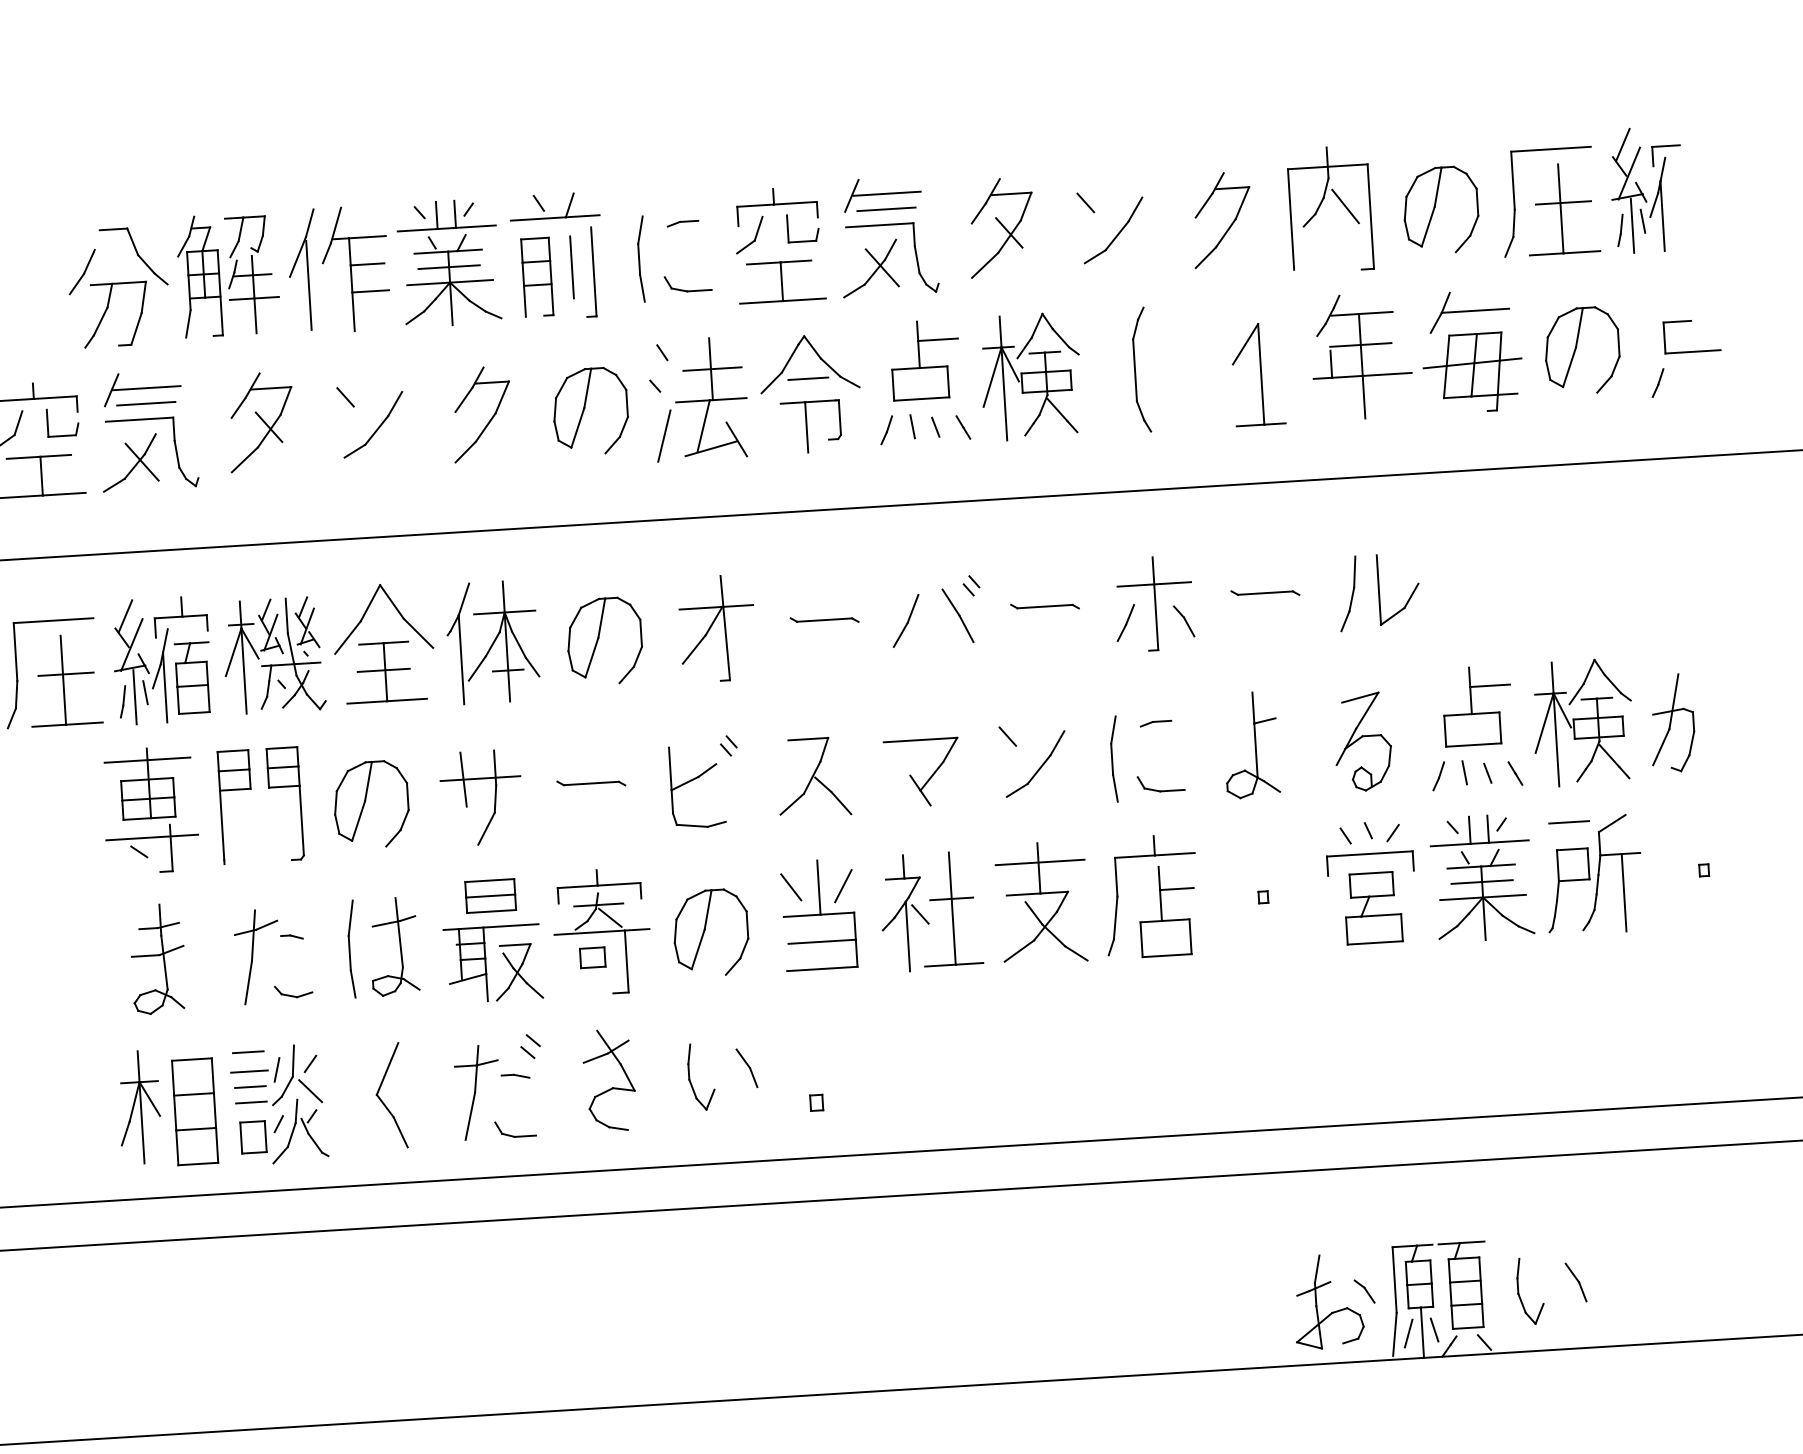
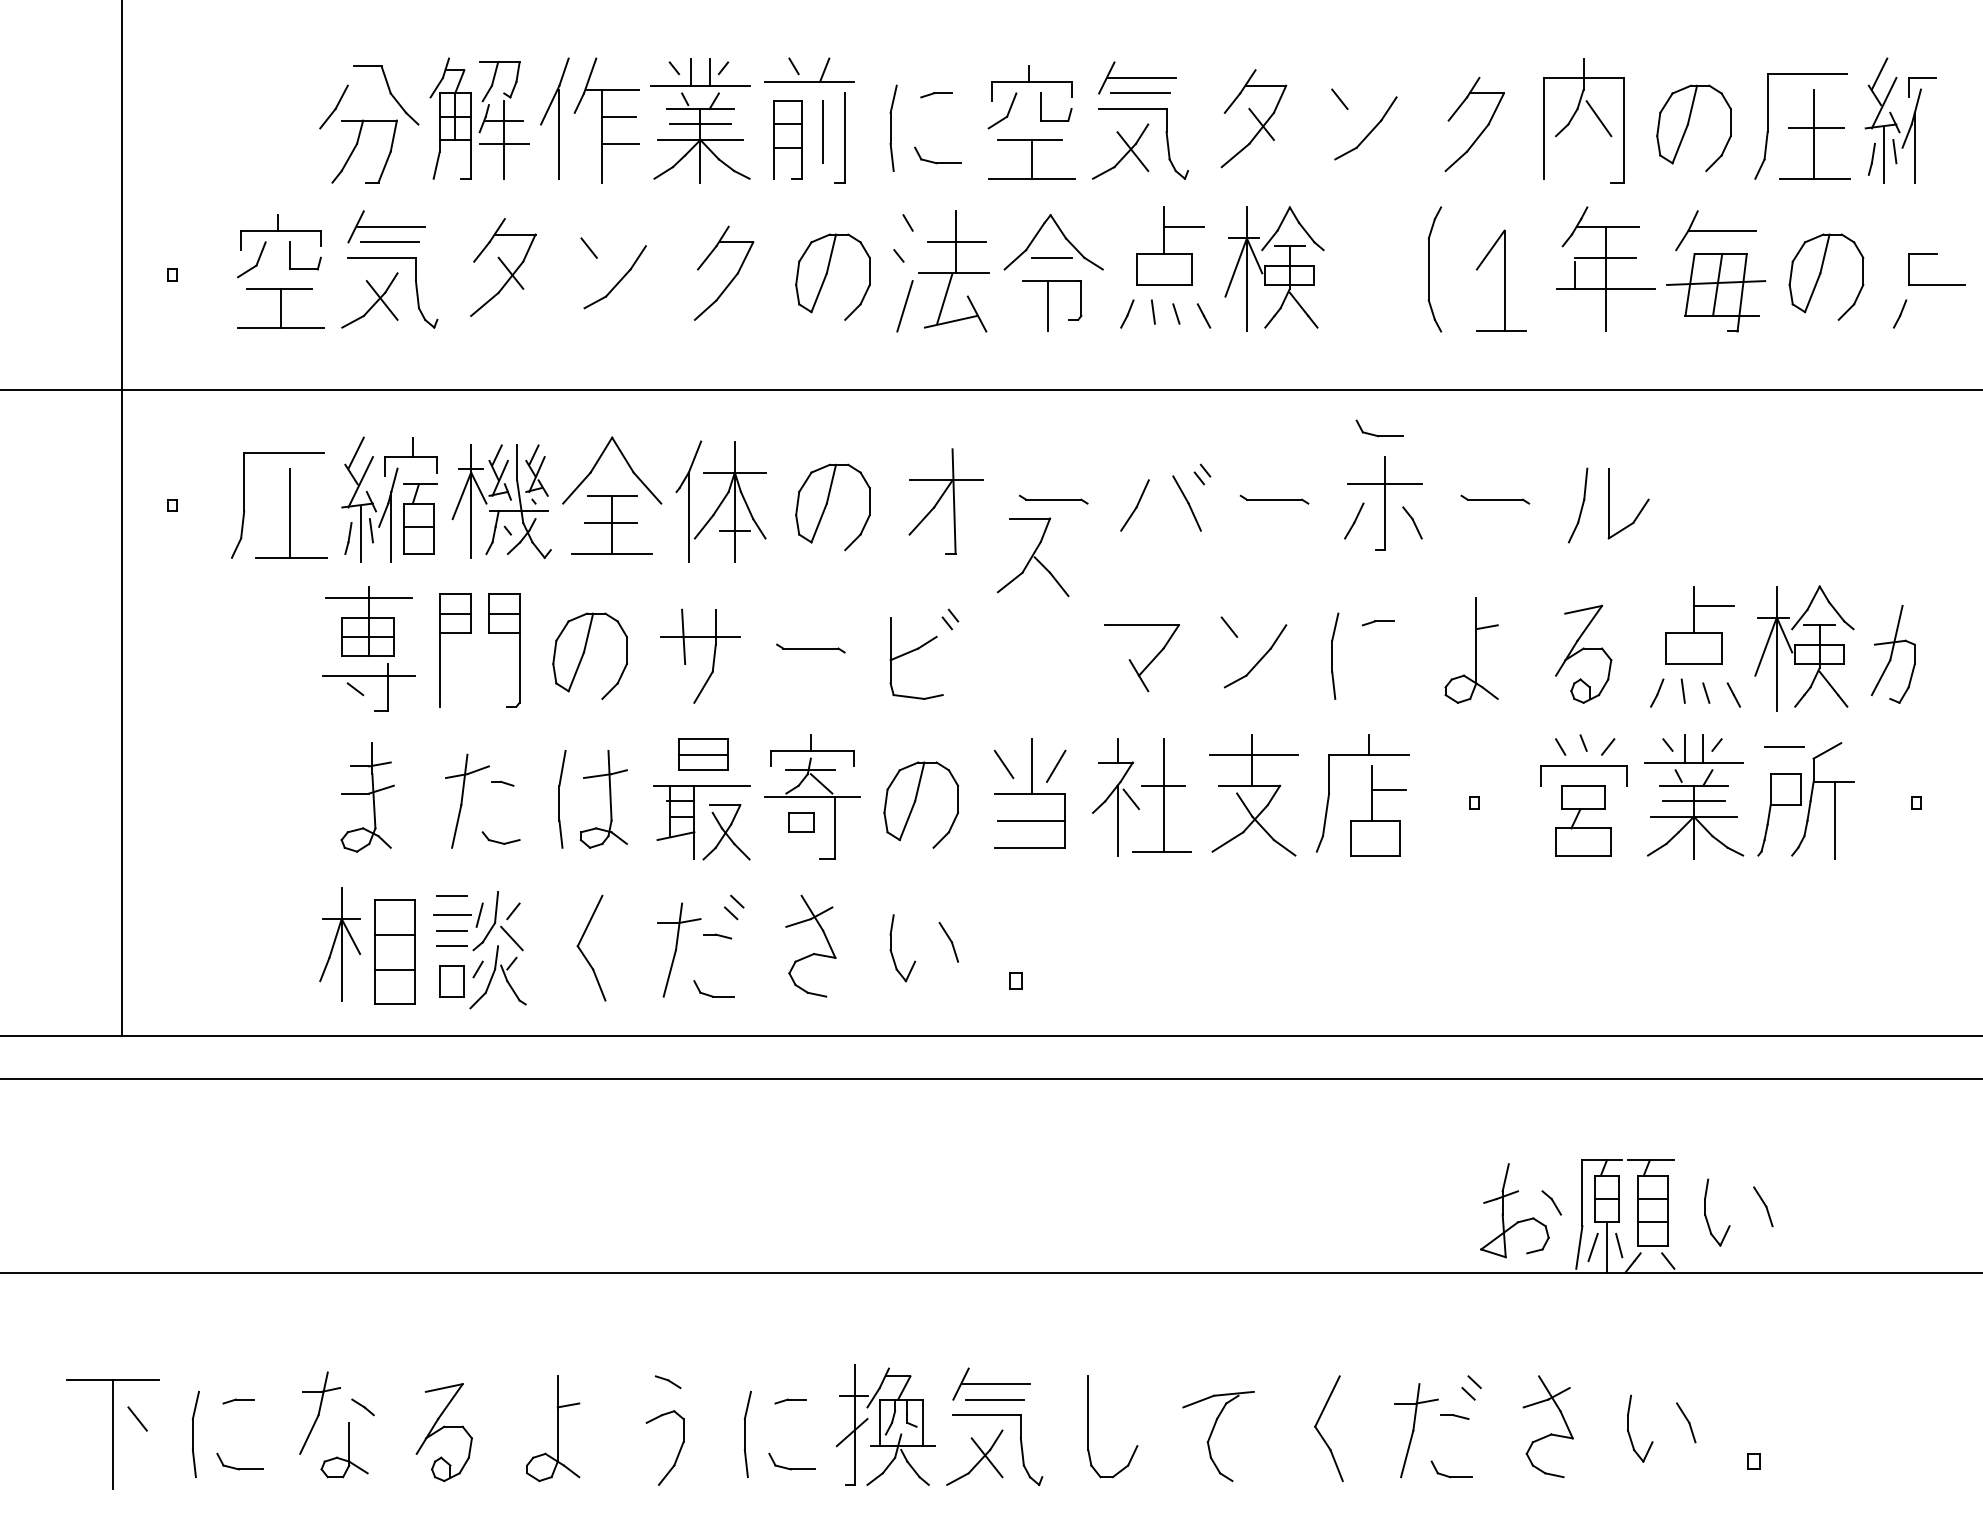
part: (1140, 370) -> (1434, 269), moved
line: (65, 674) -> (292, 507), removed
part: (814, 777) -> (1033, 557), moved
part: (1158, 789) -> (1376, 434), moved

